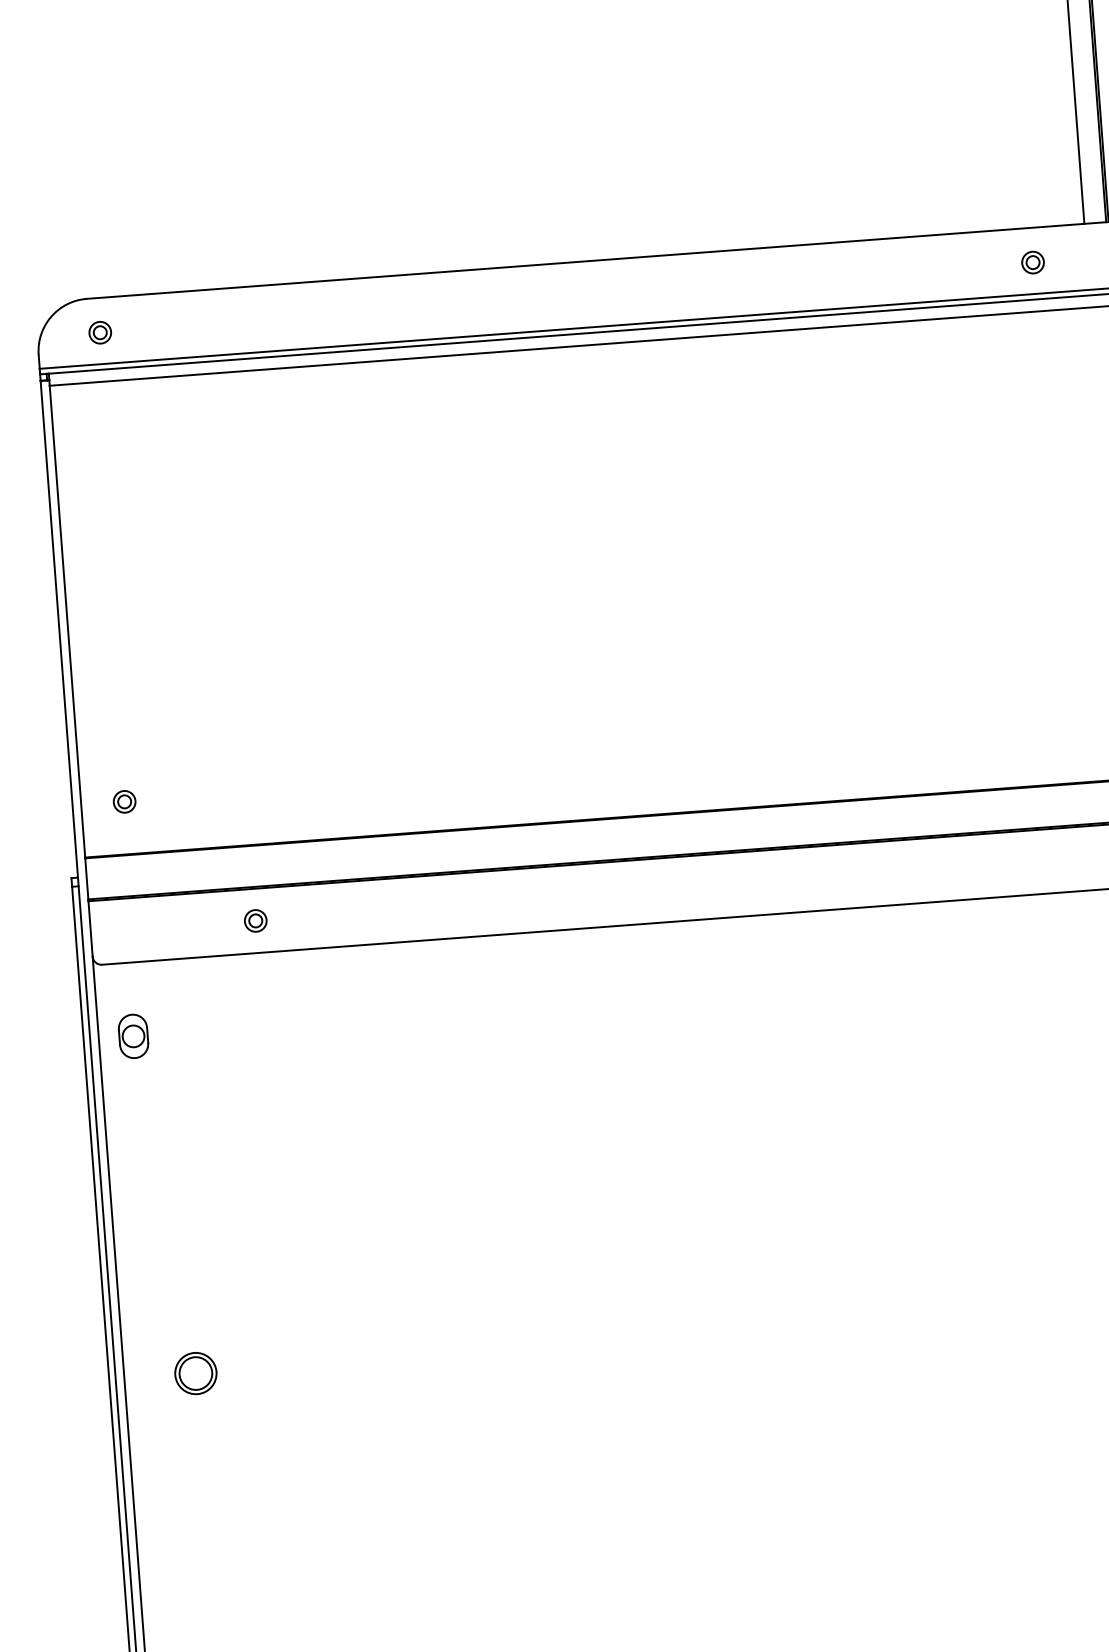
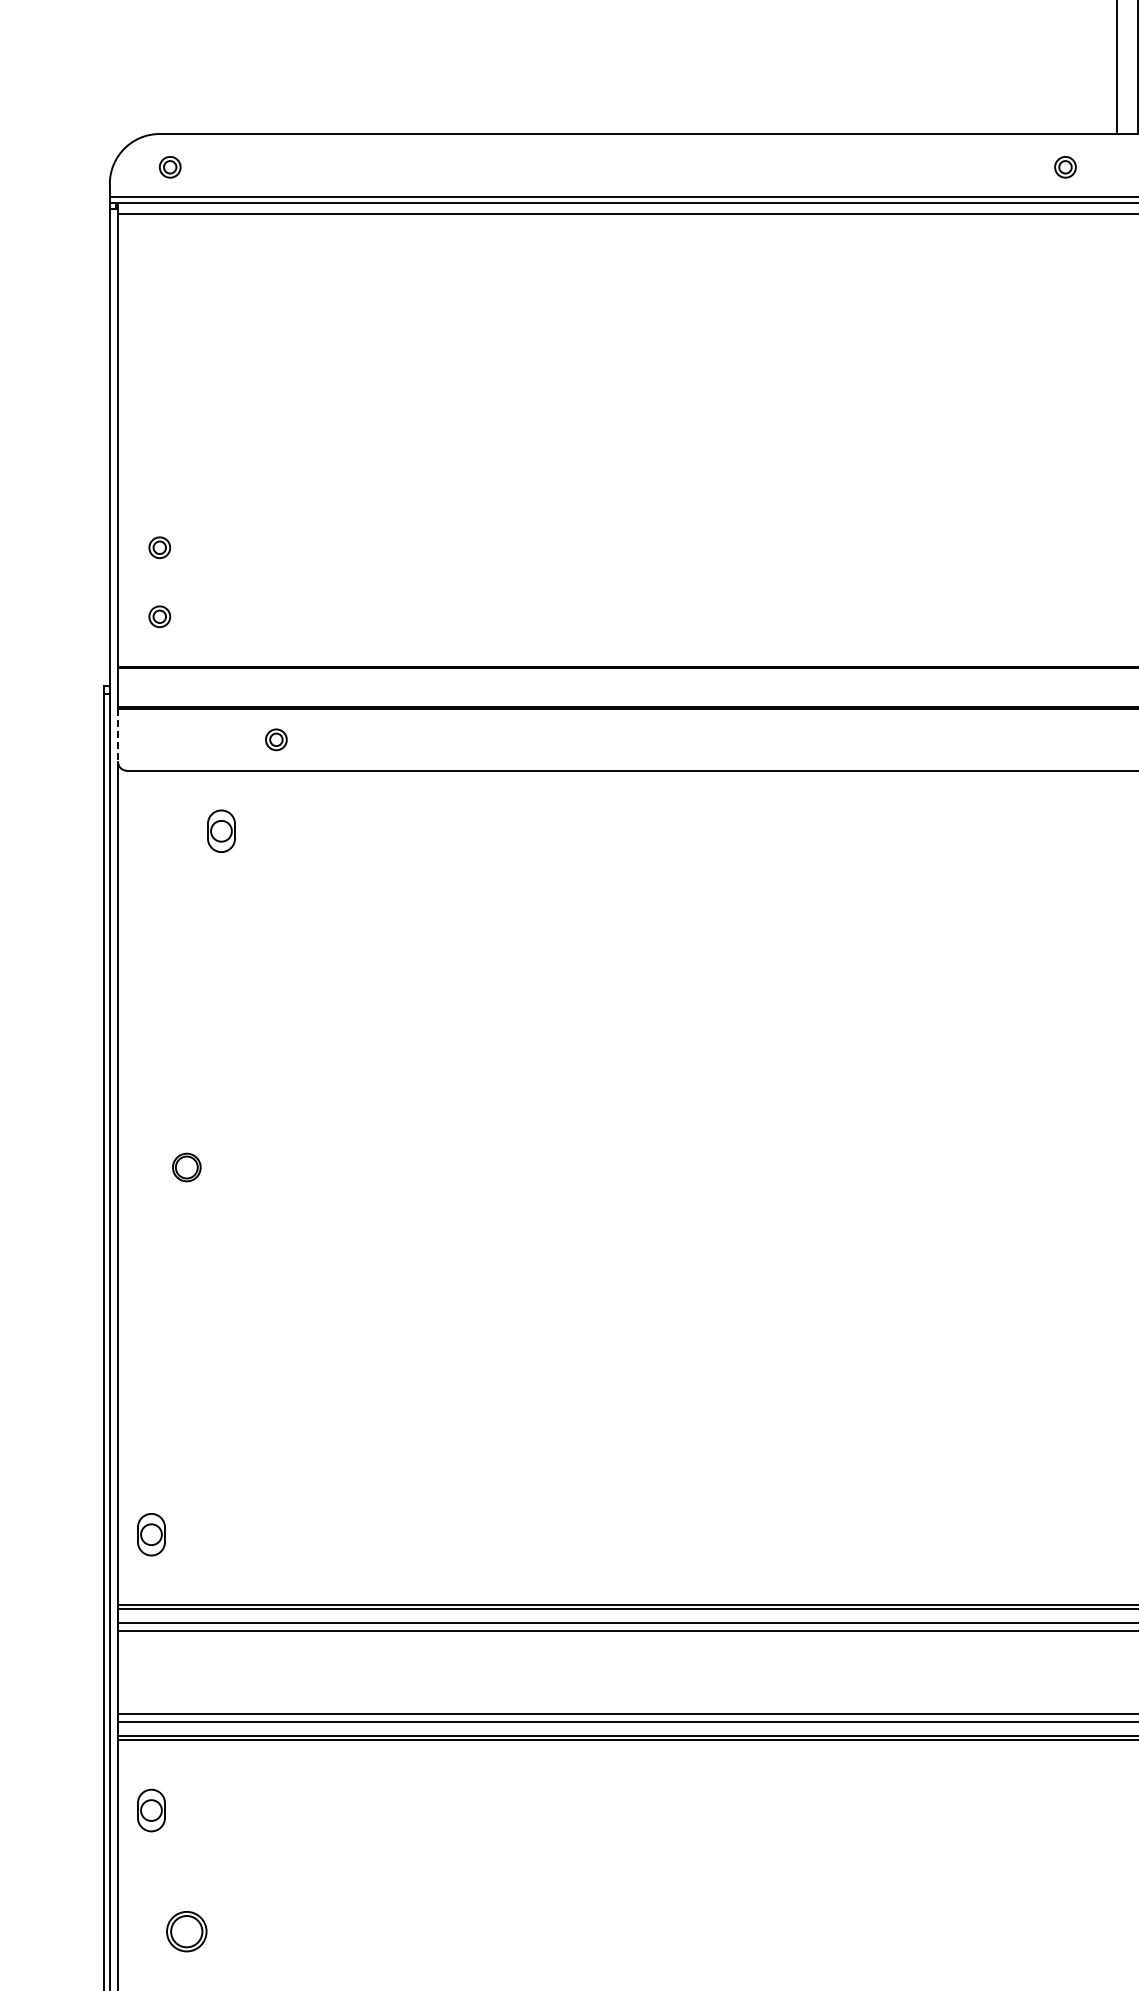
part: (118, 729) -> (159, 547), added
line: (90, 928) -> (118, 735), solid -> dashed
part: (133, 1035) -> (221, 830), moved
part: (195, 1373) -> (186, 1167), size x0.7

